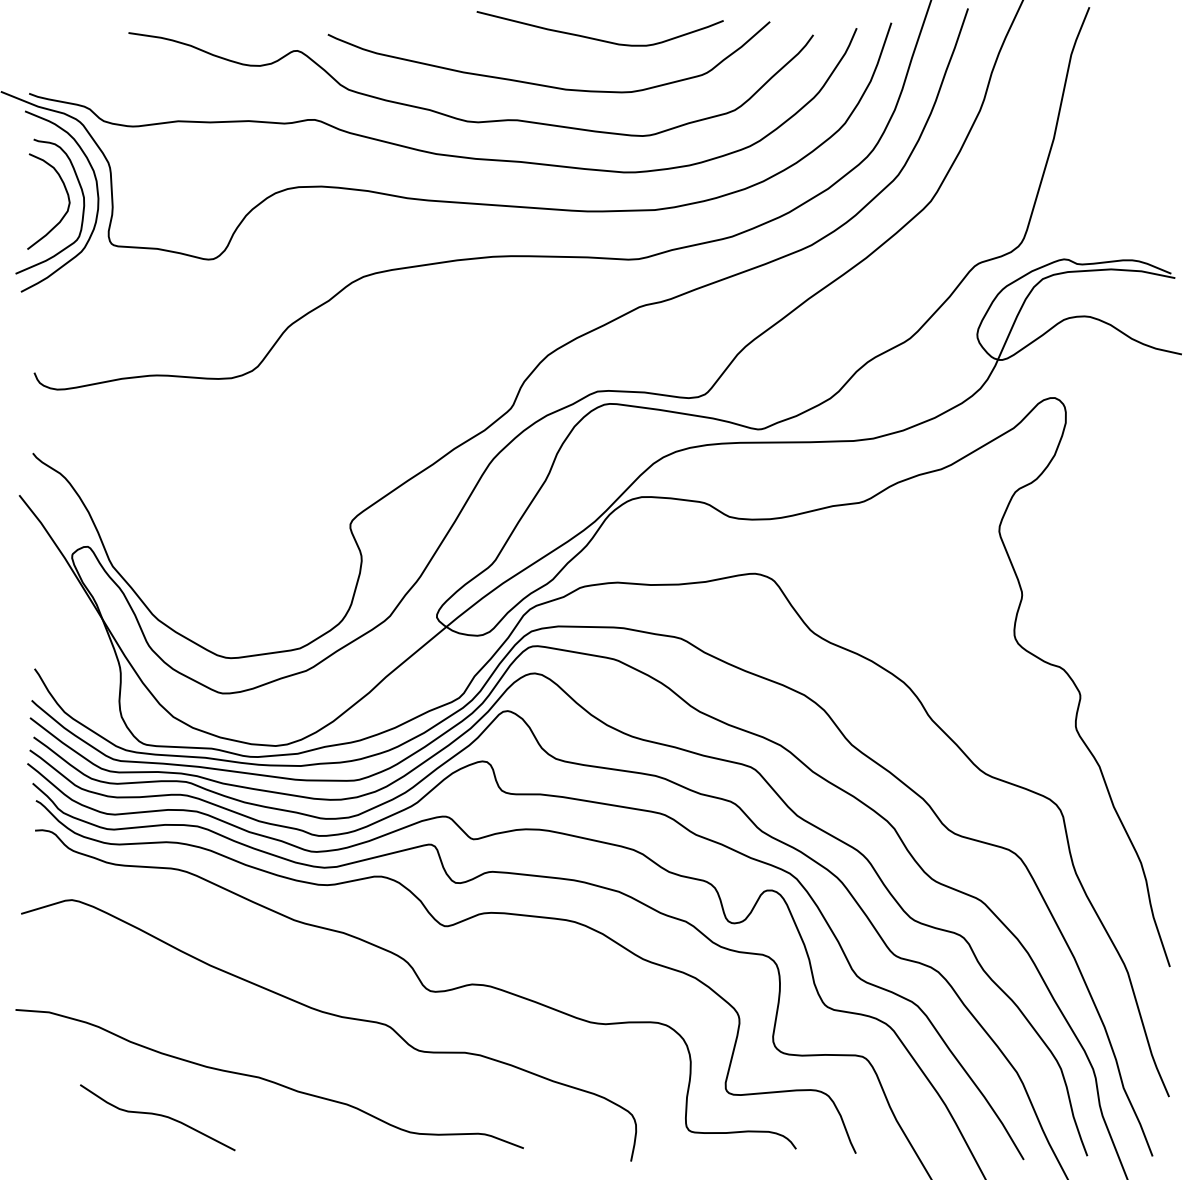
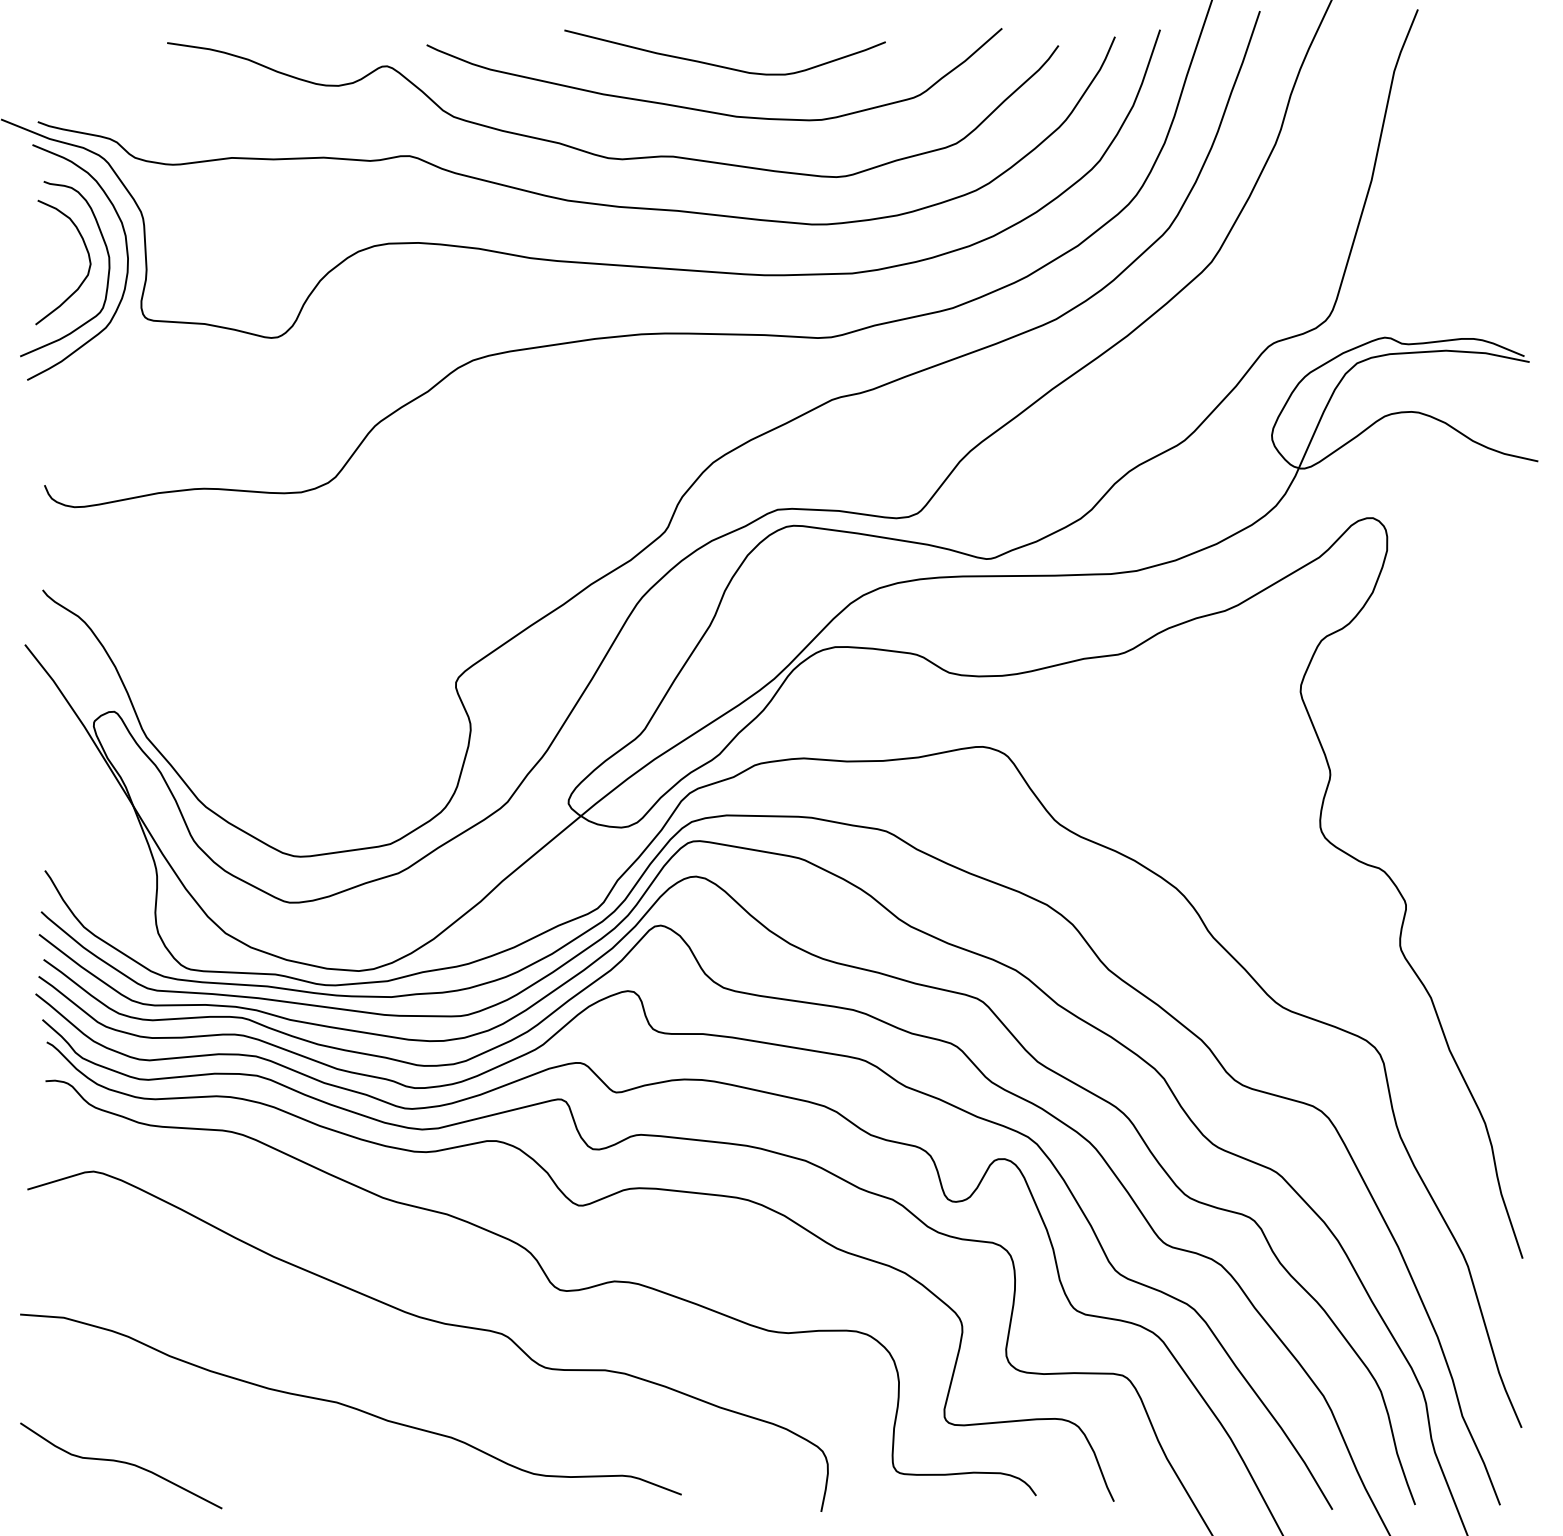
curve: (597, 38) -> (721, 65), moved
curve: (158, 1115) -> (122, 1463), moved

